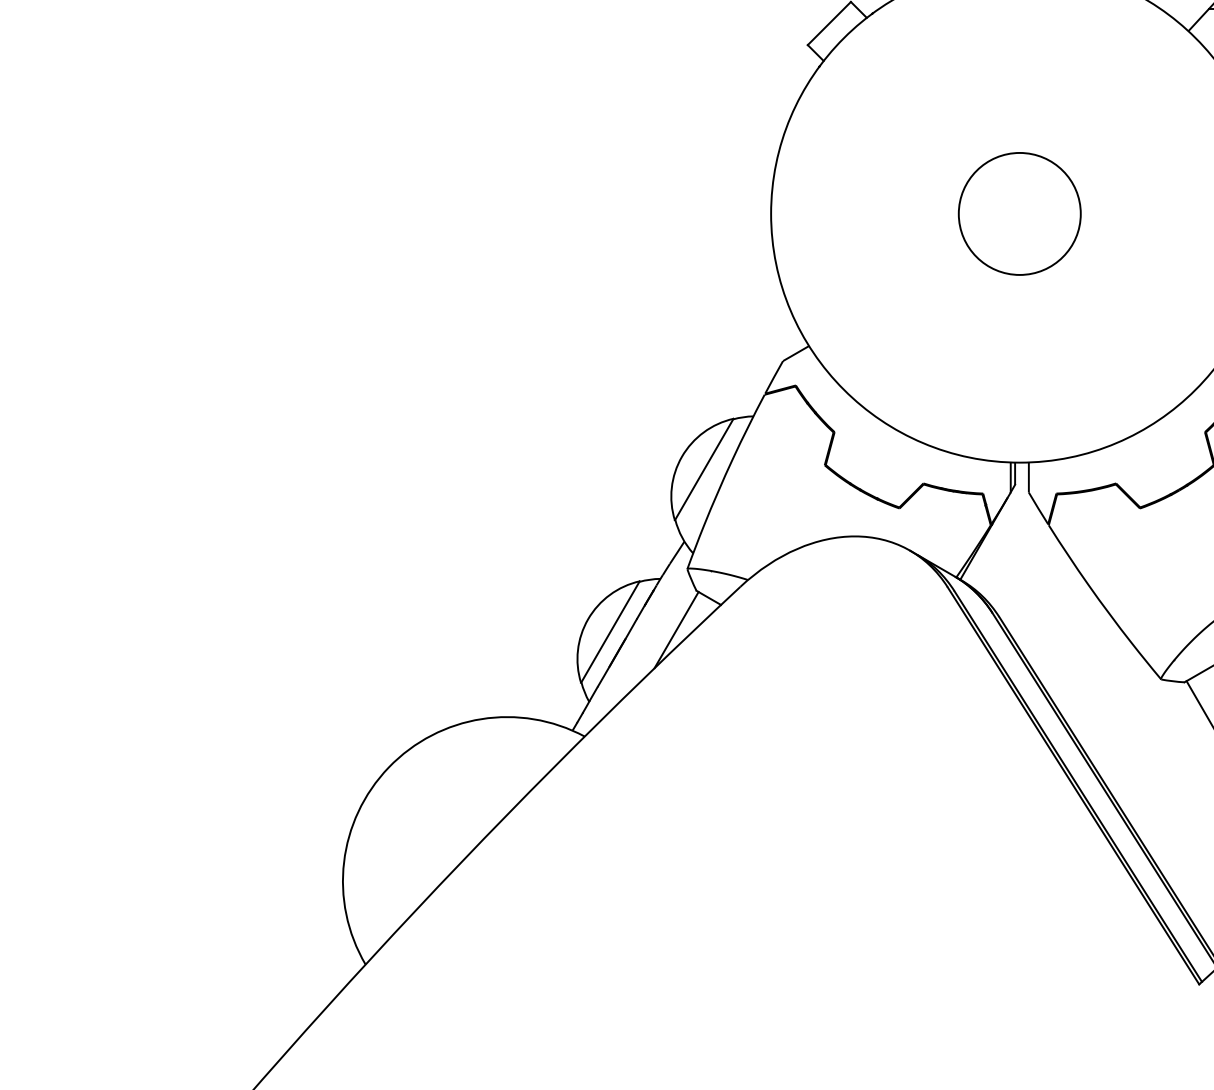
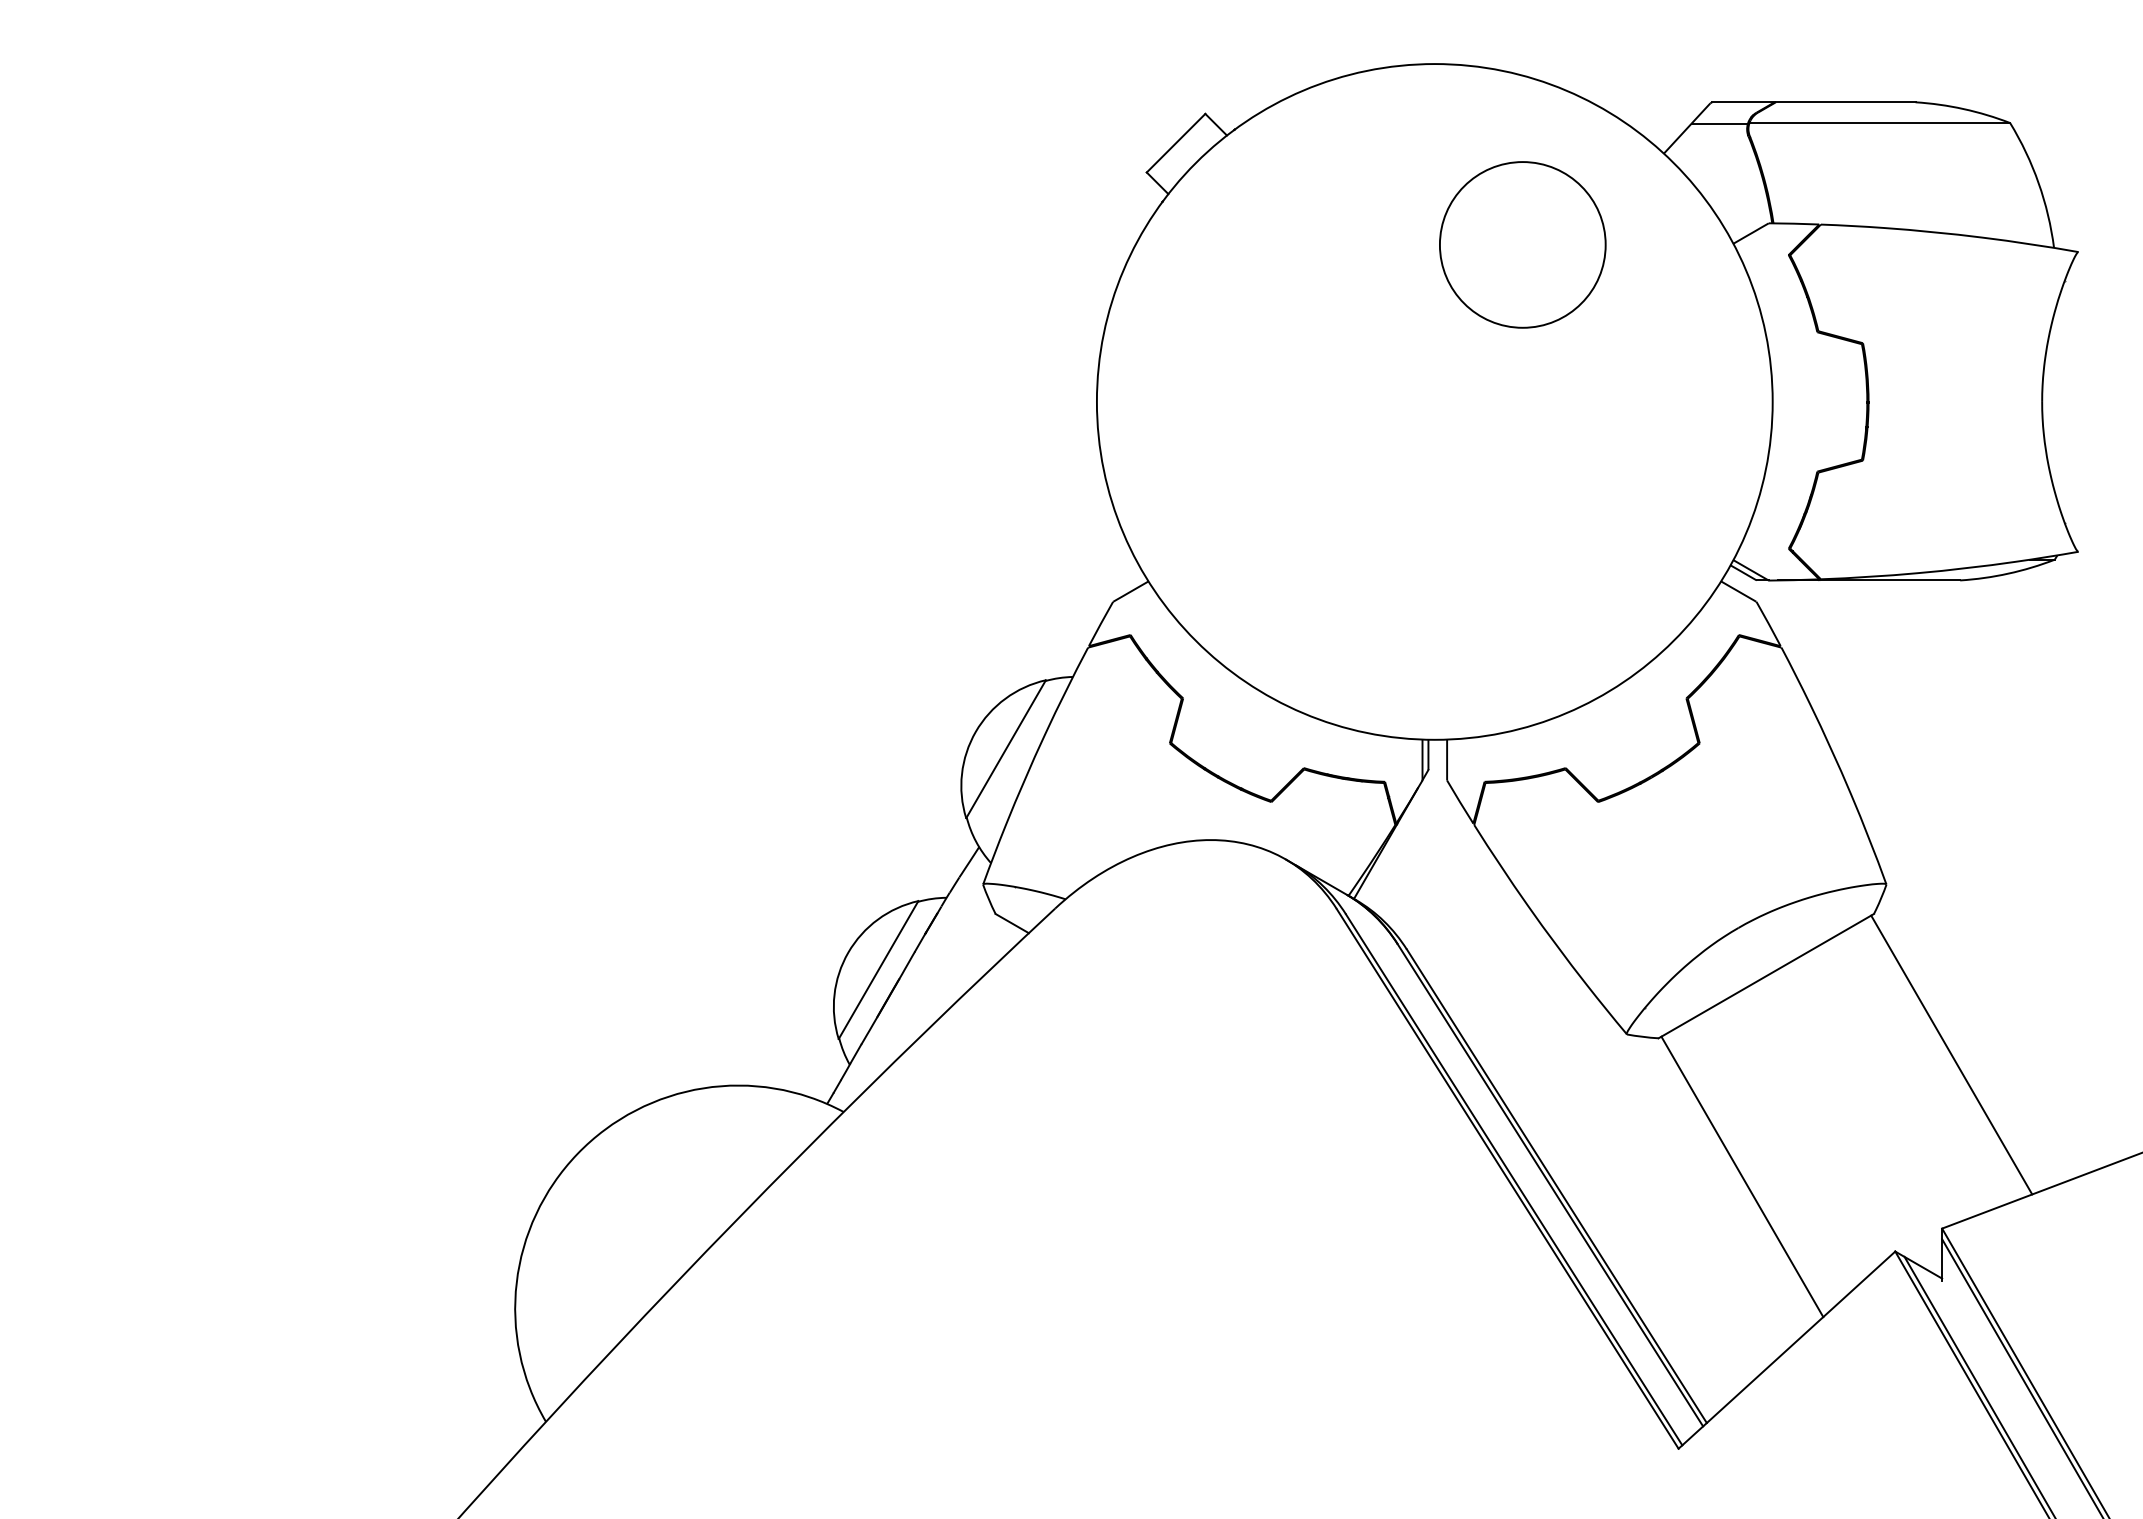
circle: (1019, 213) -> (1522, 244), moved
line: (676, 630) -> (968, 967), removed

